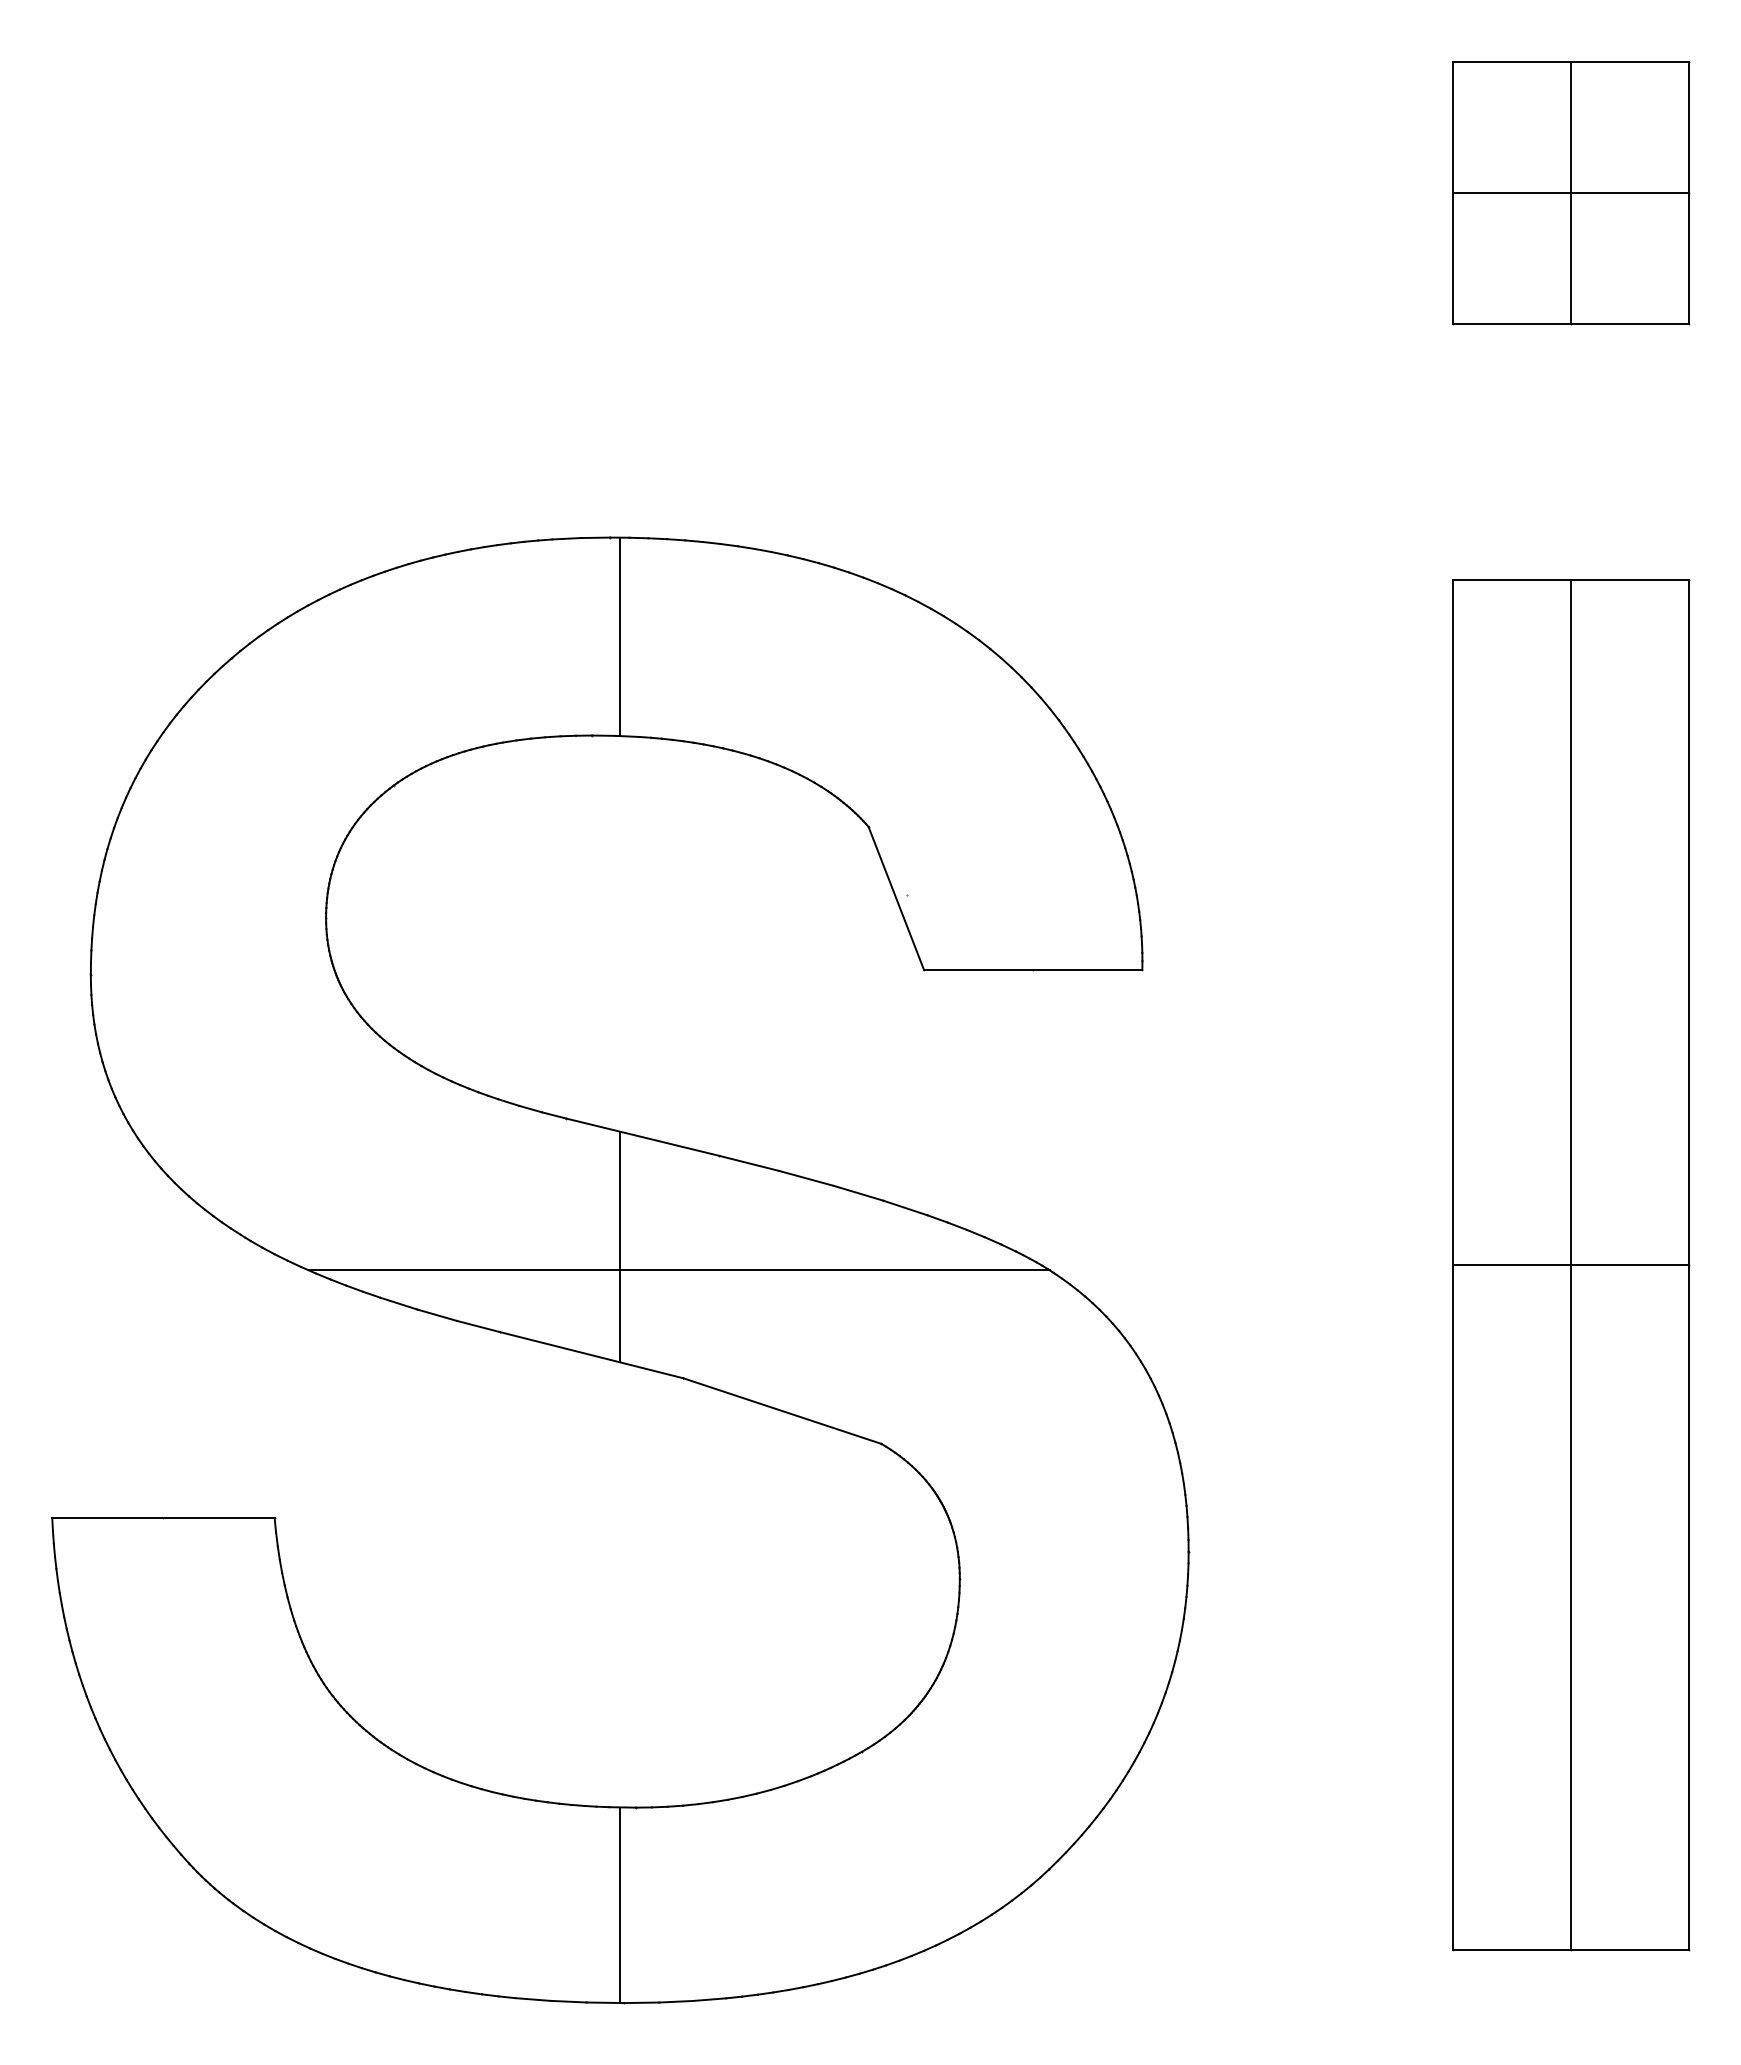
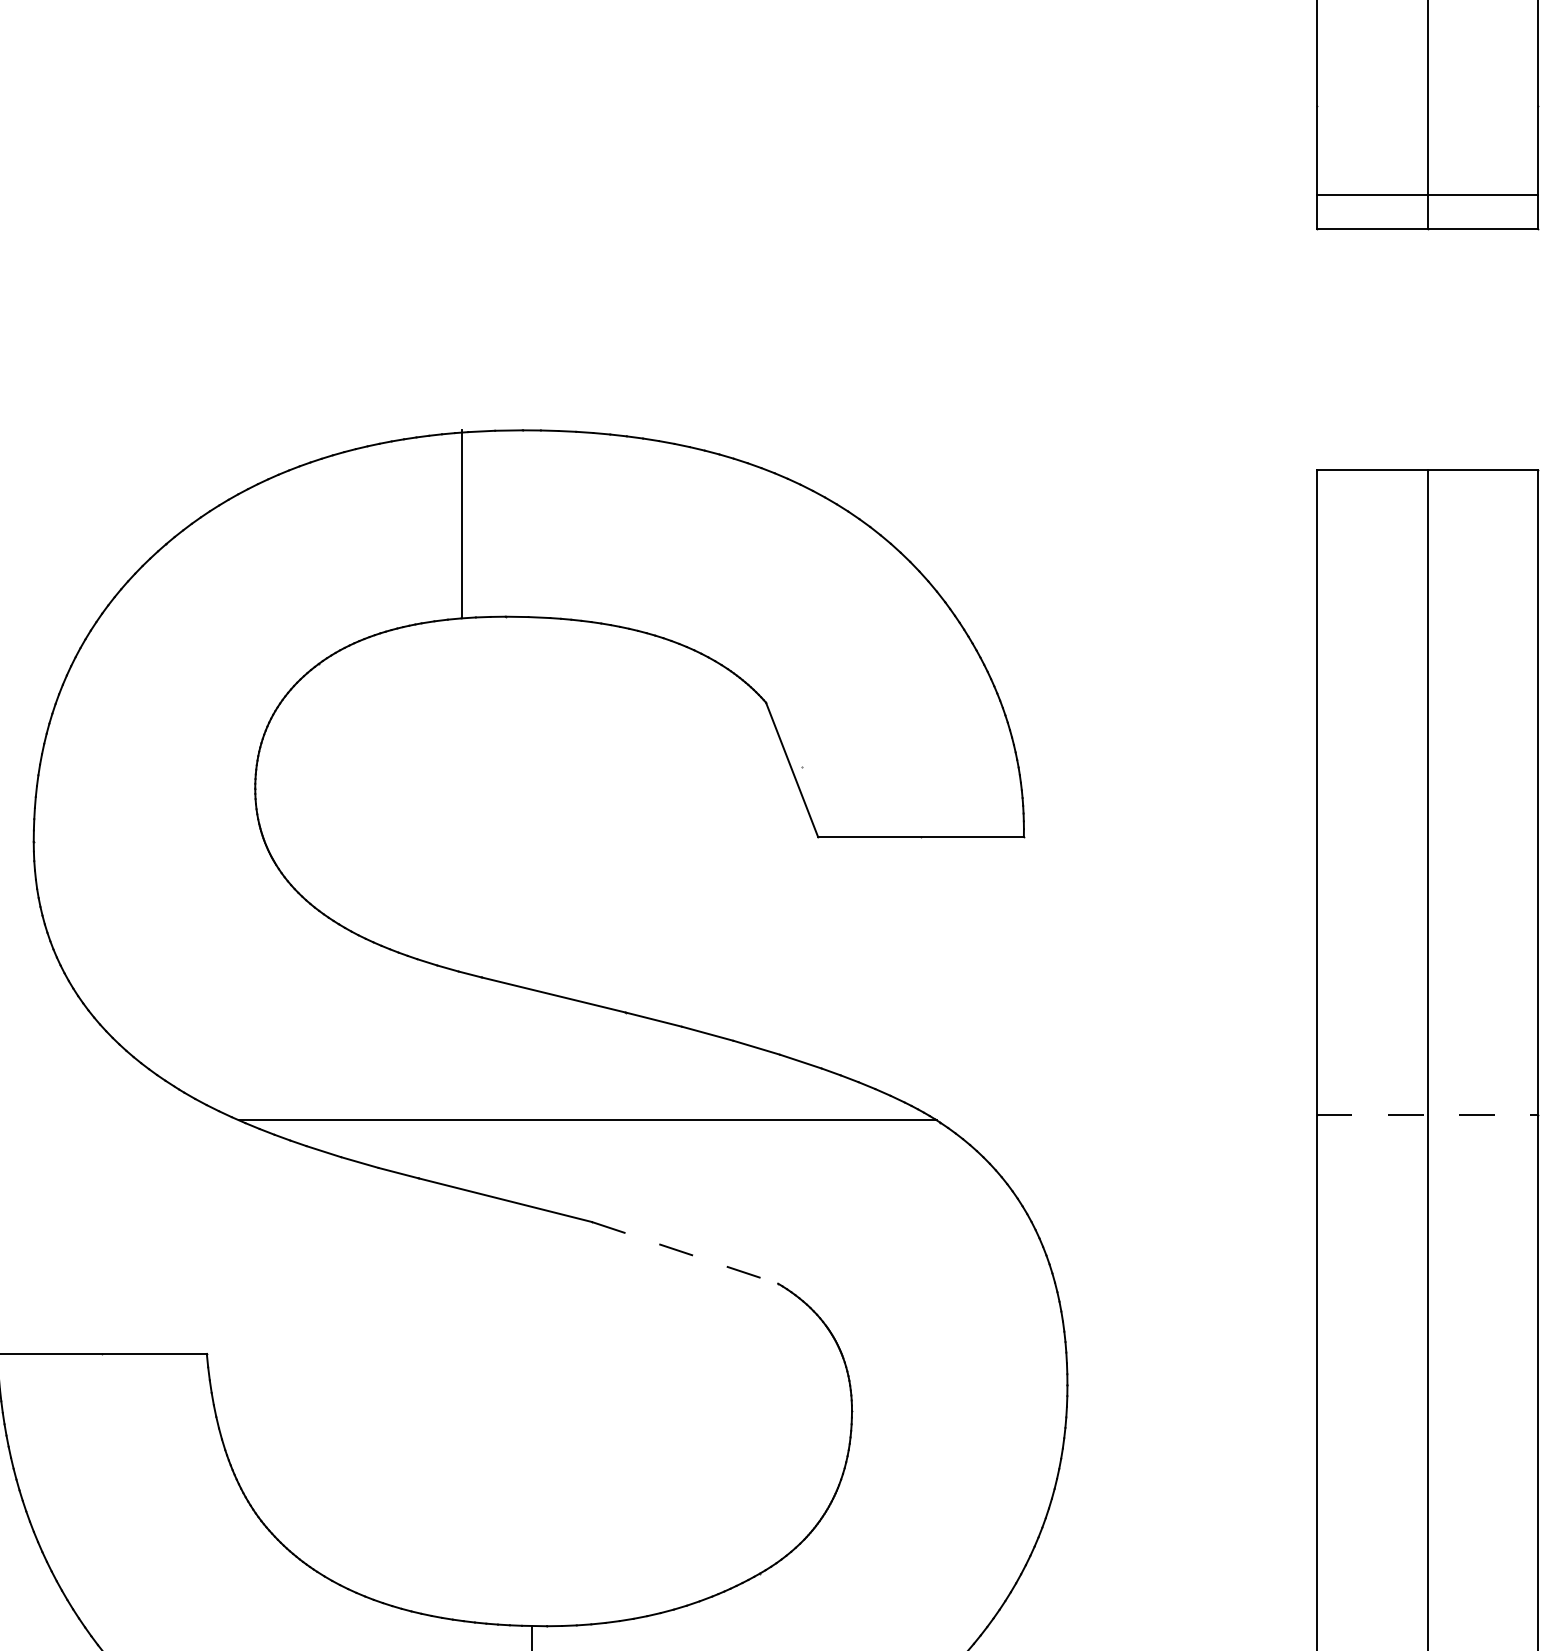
line: (1570, 193) -> (1427, 195), moved
line: (620, 636) -> (461, 523), moved
line: (620, 1246) -> (532, 1097), removed
line: (1571, 1265) -> (1427, 1115), solid -> dashed
line: (782, 1411) -> (685, 1253), solid -> dashed

